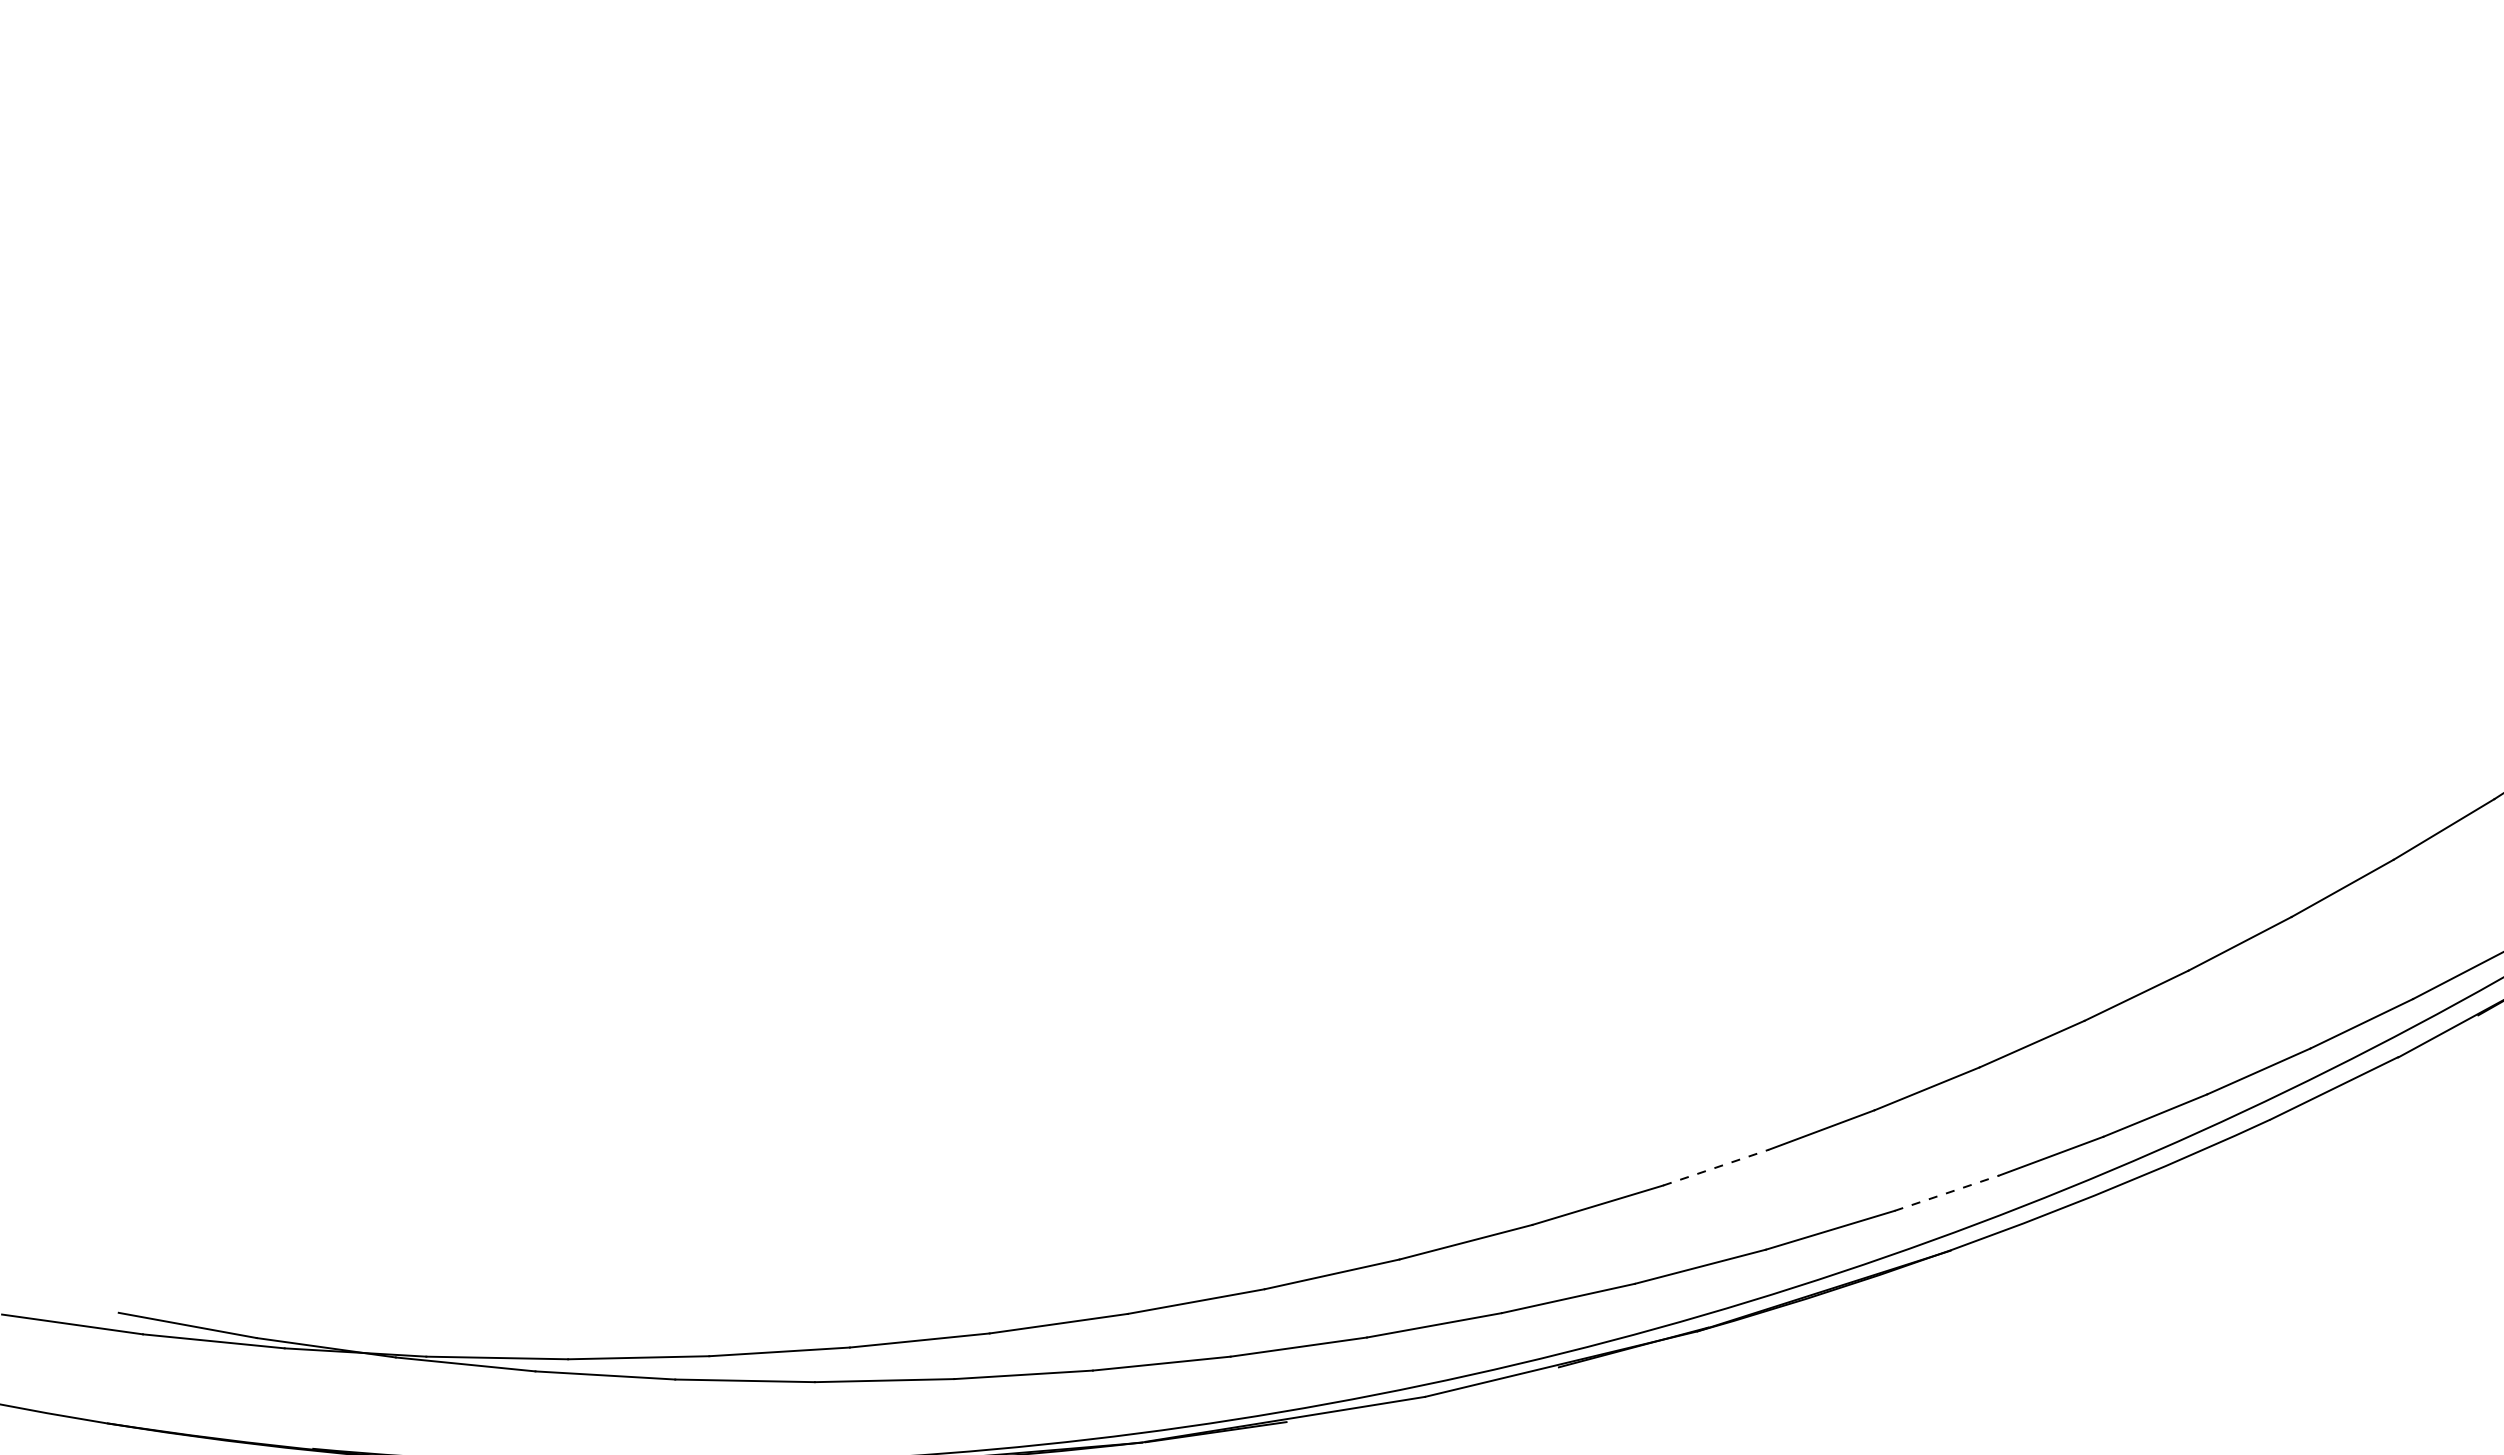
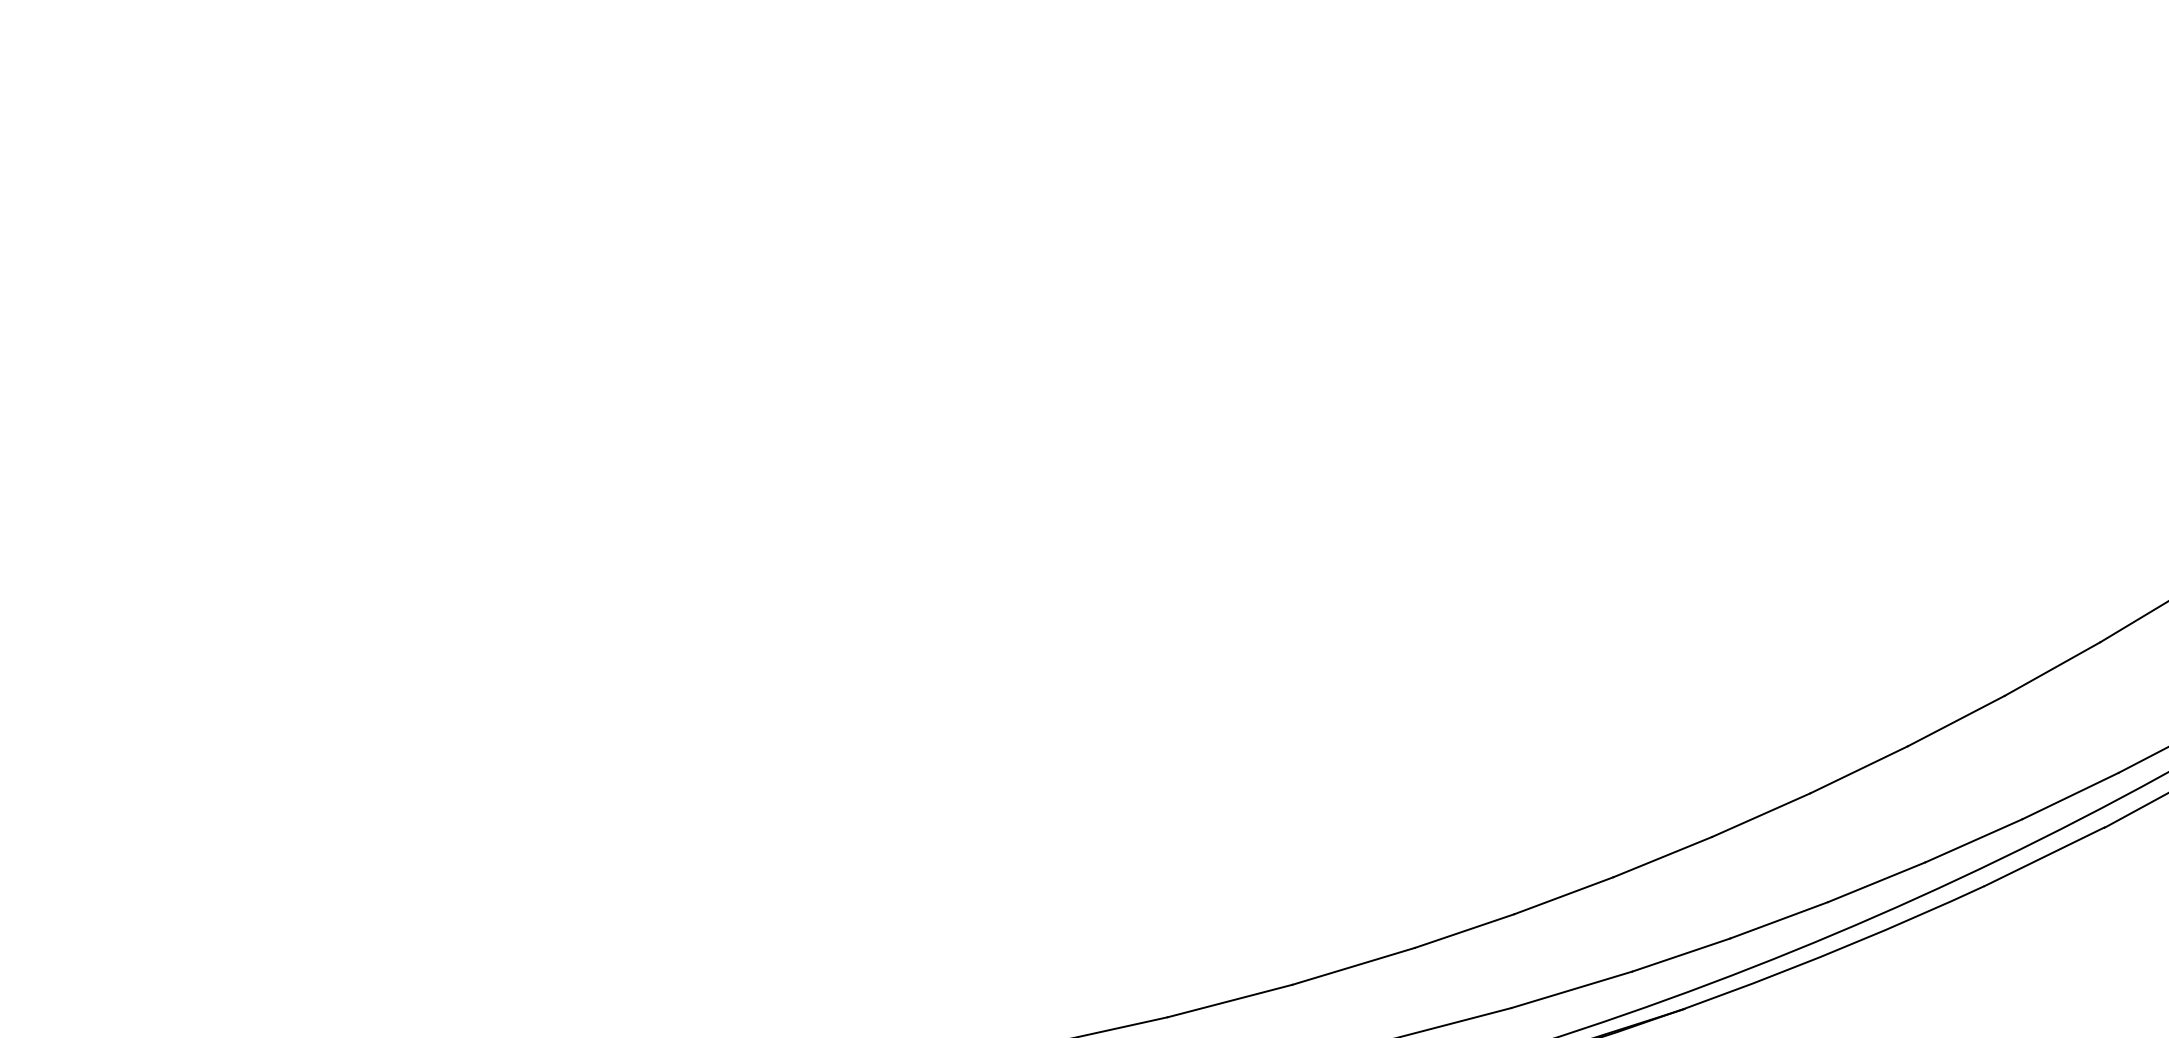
line: (1716, 1167) -> (1465, 930), dashed -> solid
line: (1947, 1193) -> (1681, 955), dashed -> solid

